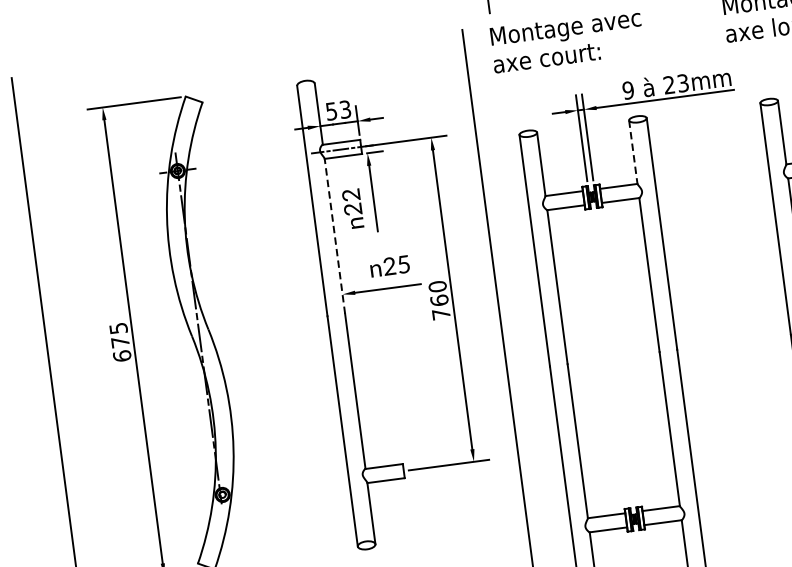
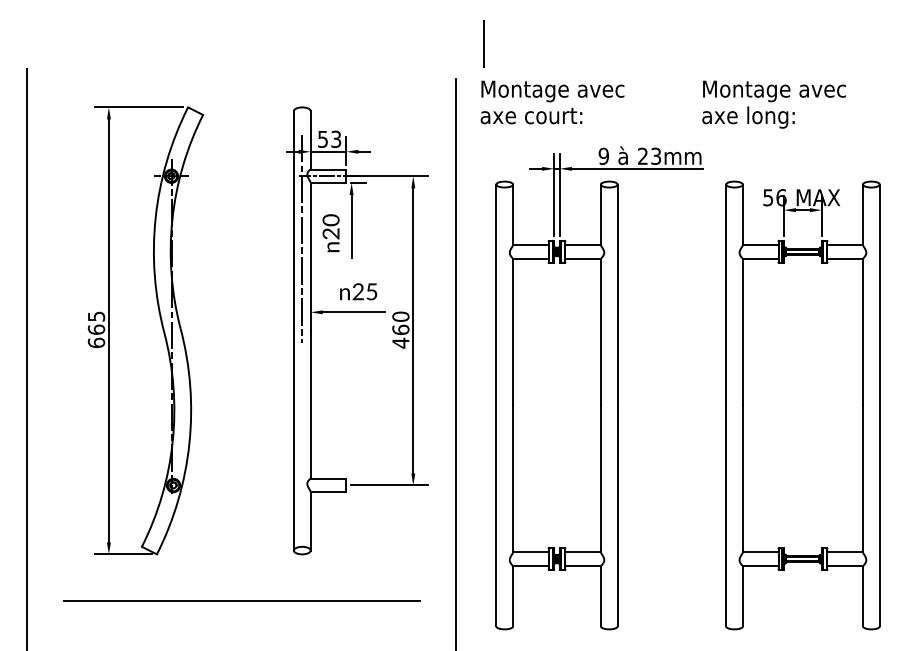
line: (632, 152) -> (600, 215), dashed -> solid
text: (351, 195) -> (331, 220), 22 -> 20
line: (323, 218) -> (302, 238), added
line: (334, 235) -> (310, 256), dashed -> solid
text: (440, 313) -> (400, 342), 760 -> 460
text: (120, 342) -> (96, 329), 675 -> 665

